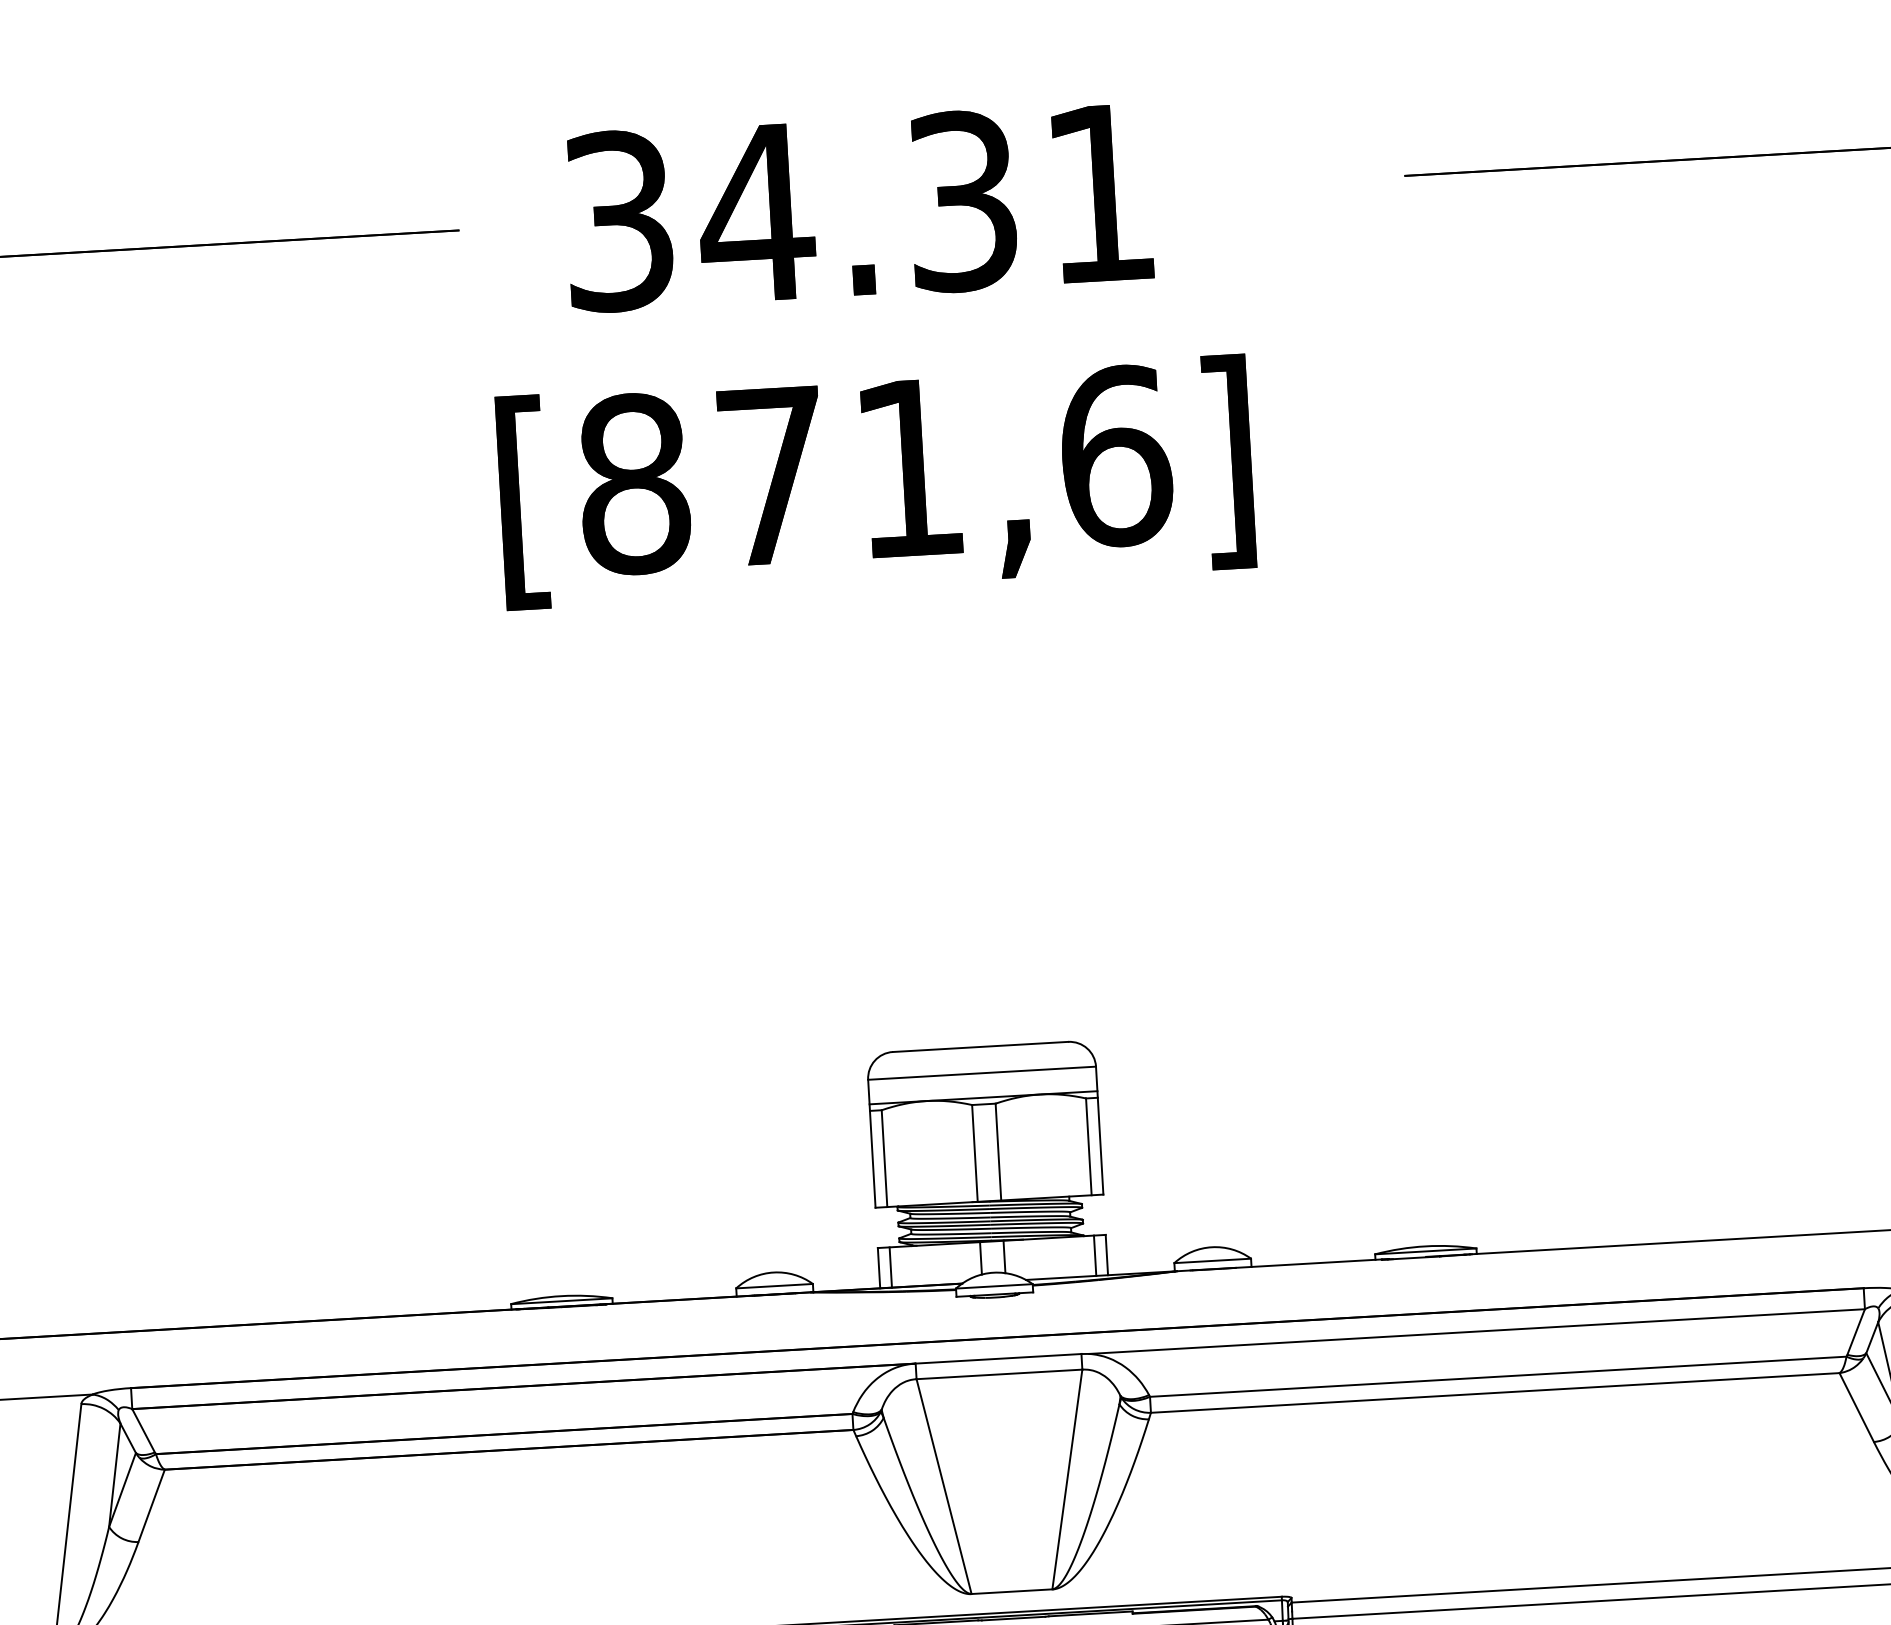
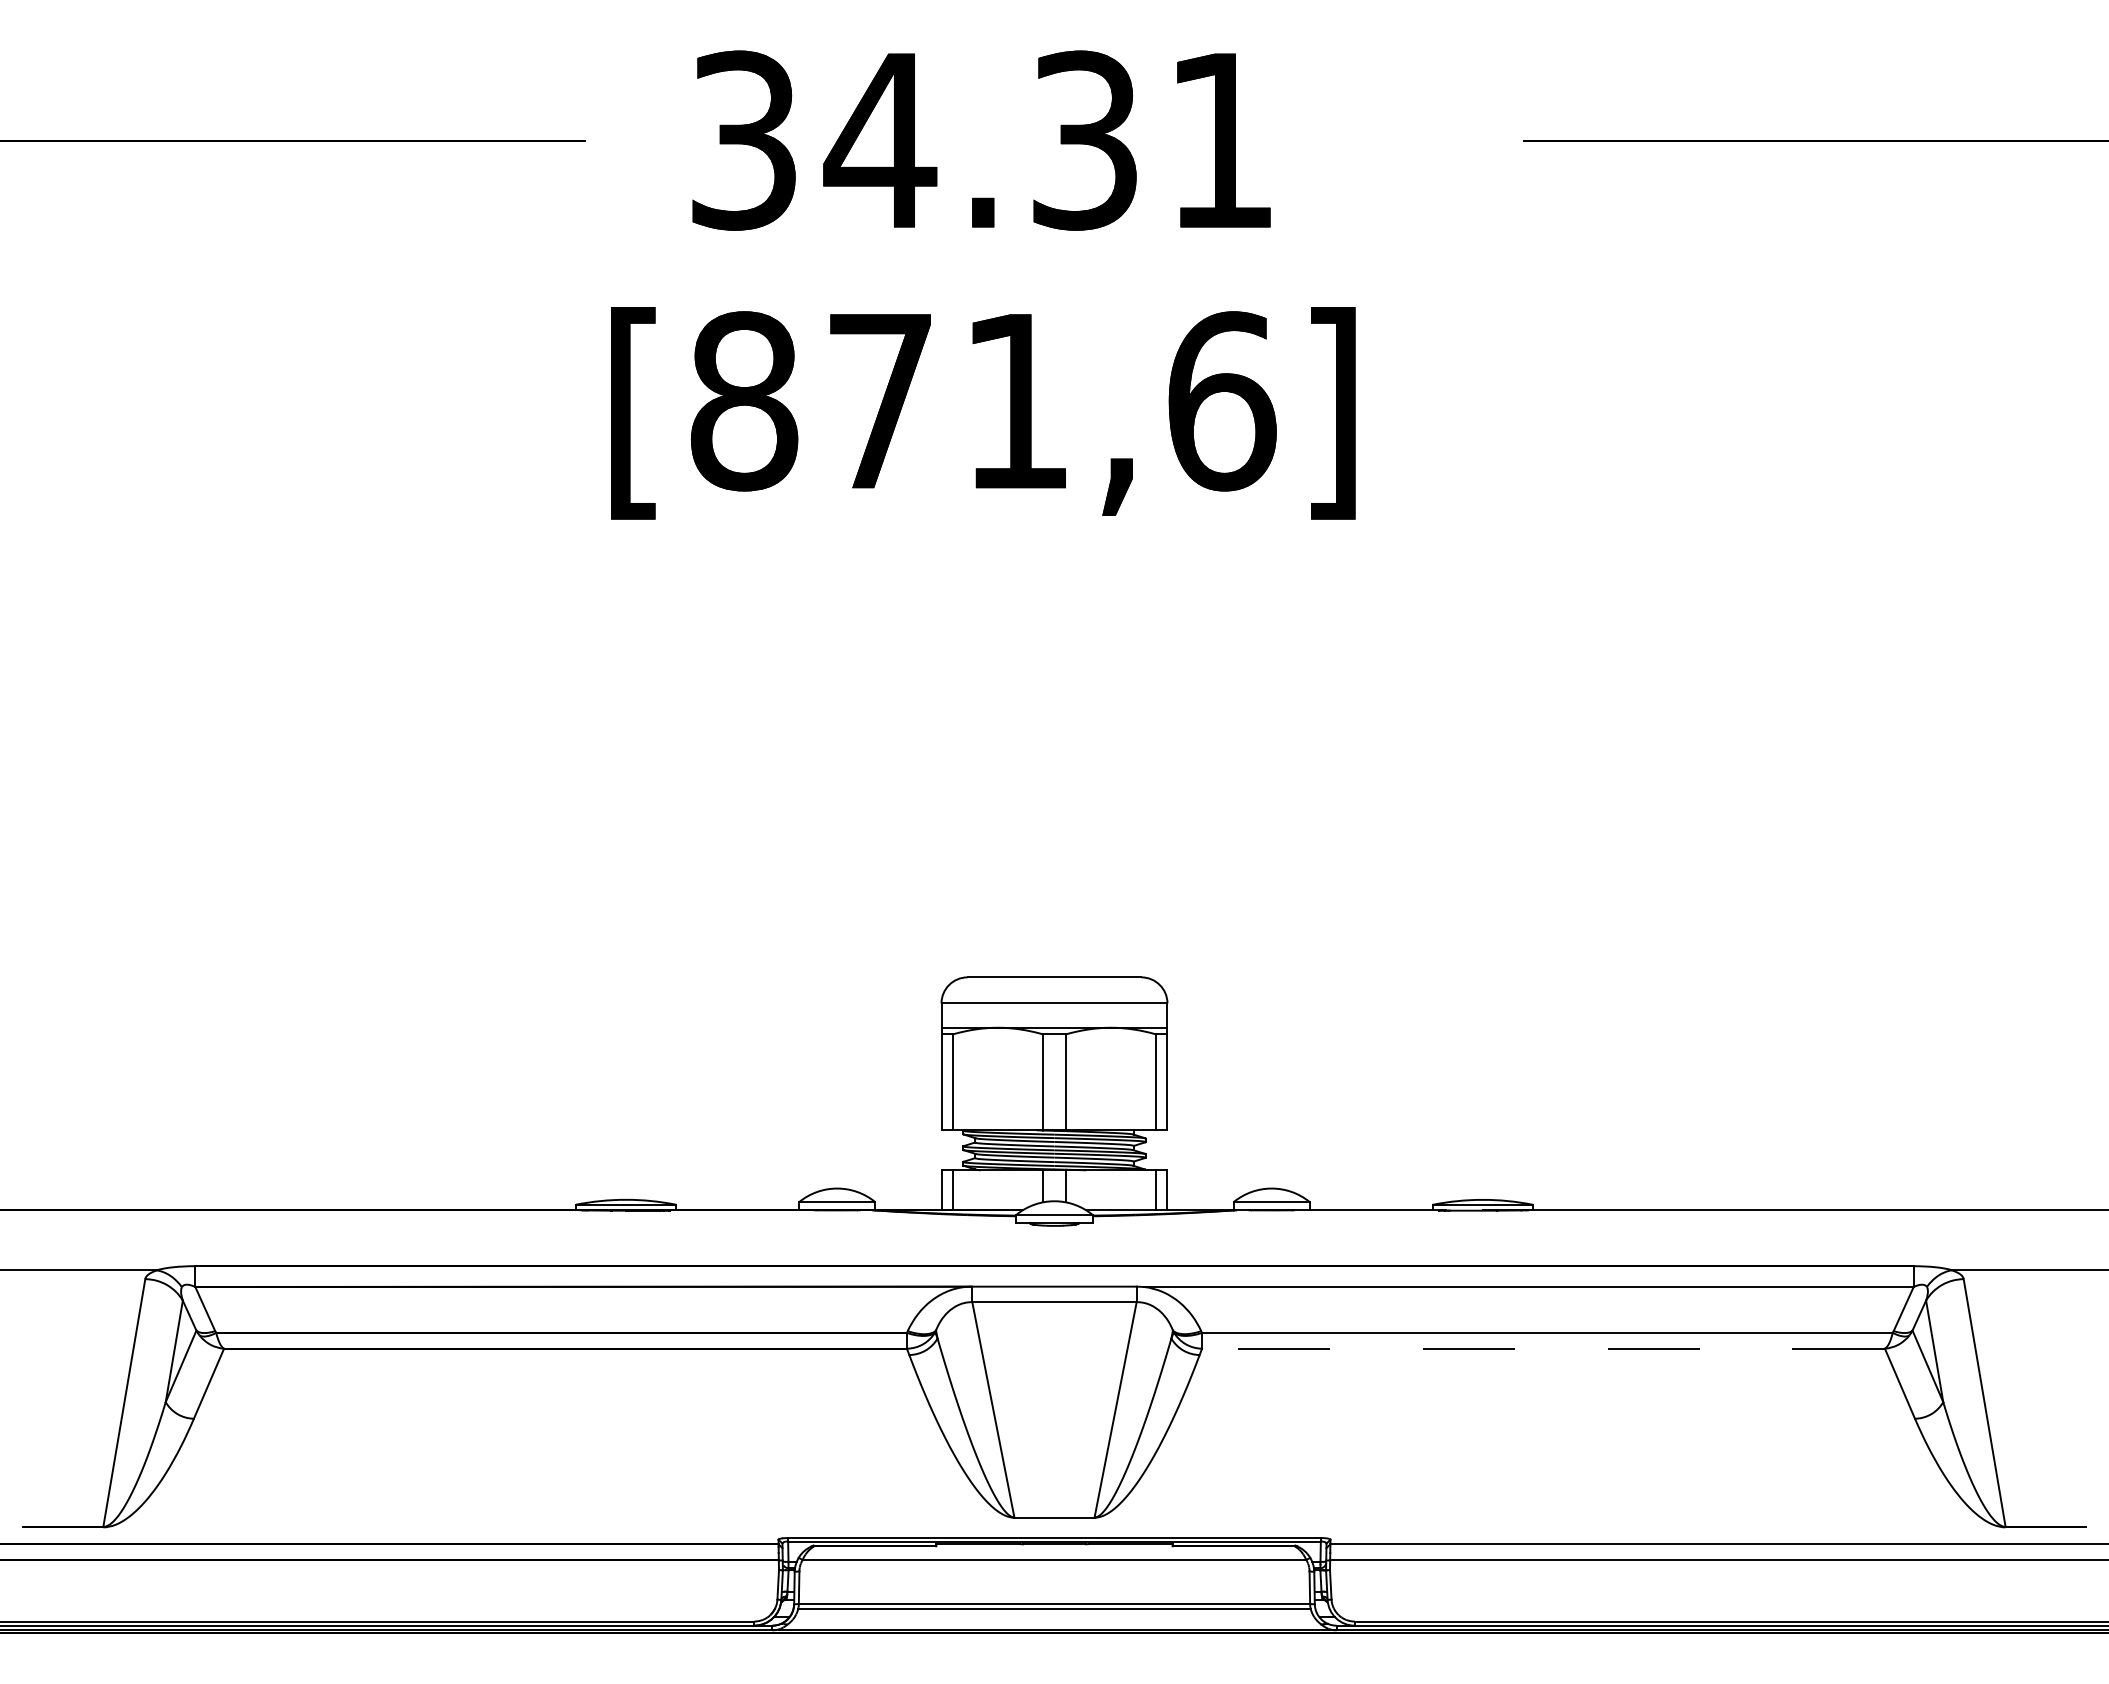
line: (1494, 1392) -> (1542, 1348), solid -> dashed

